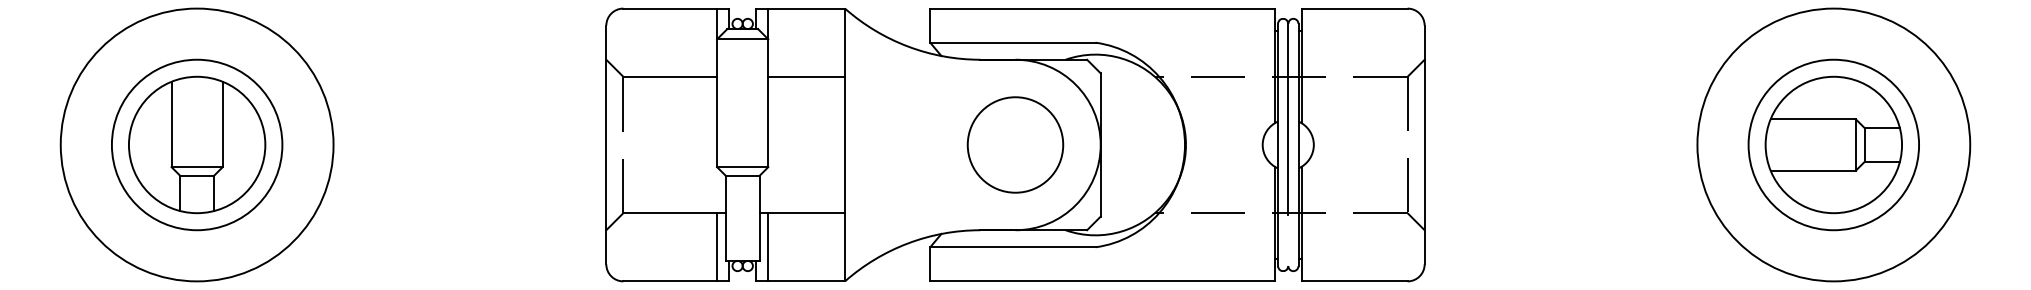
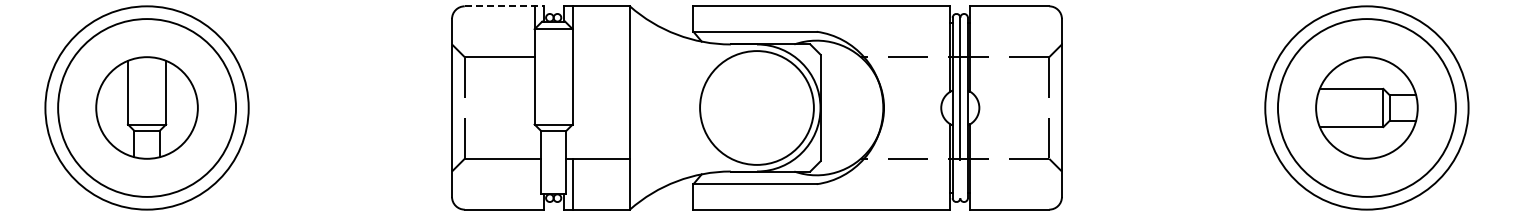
line: (676, 8) -> (504, 6), solid -> dashed
line: (805, 77) -> (600, 57), removed
circle: (196, 144) -> (146, 107), size x1.4
circle: (1014, 144) -> (756, 107), size x1.6
circle: (1833, 144) -> (1366, 107), size x1.4
line: (716, 246) -> (534, 183), removed

